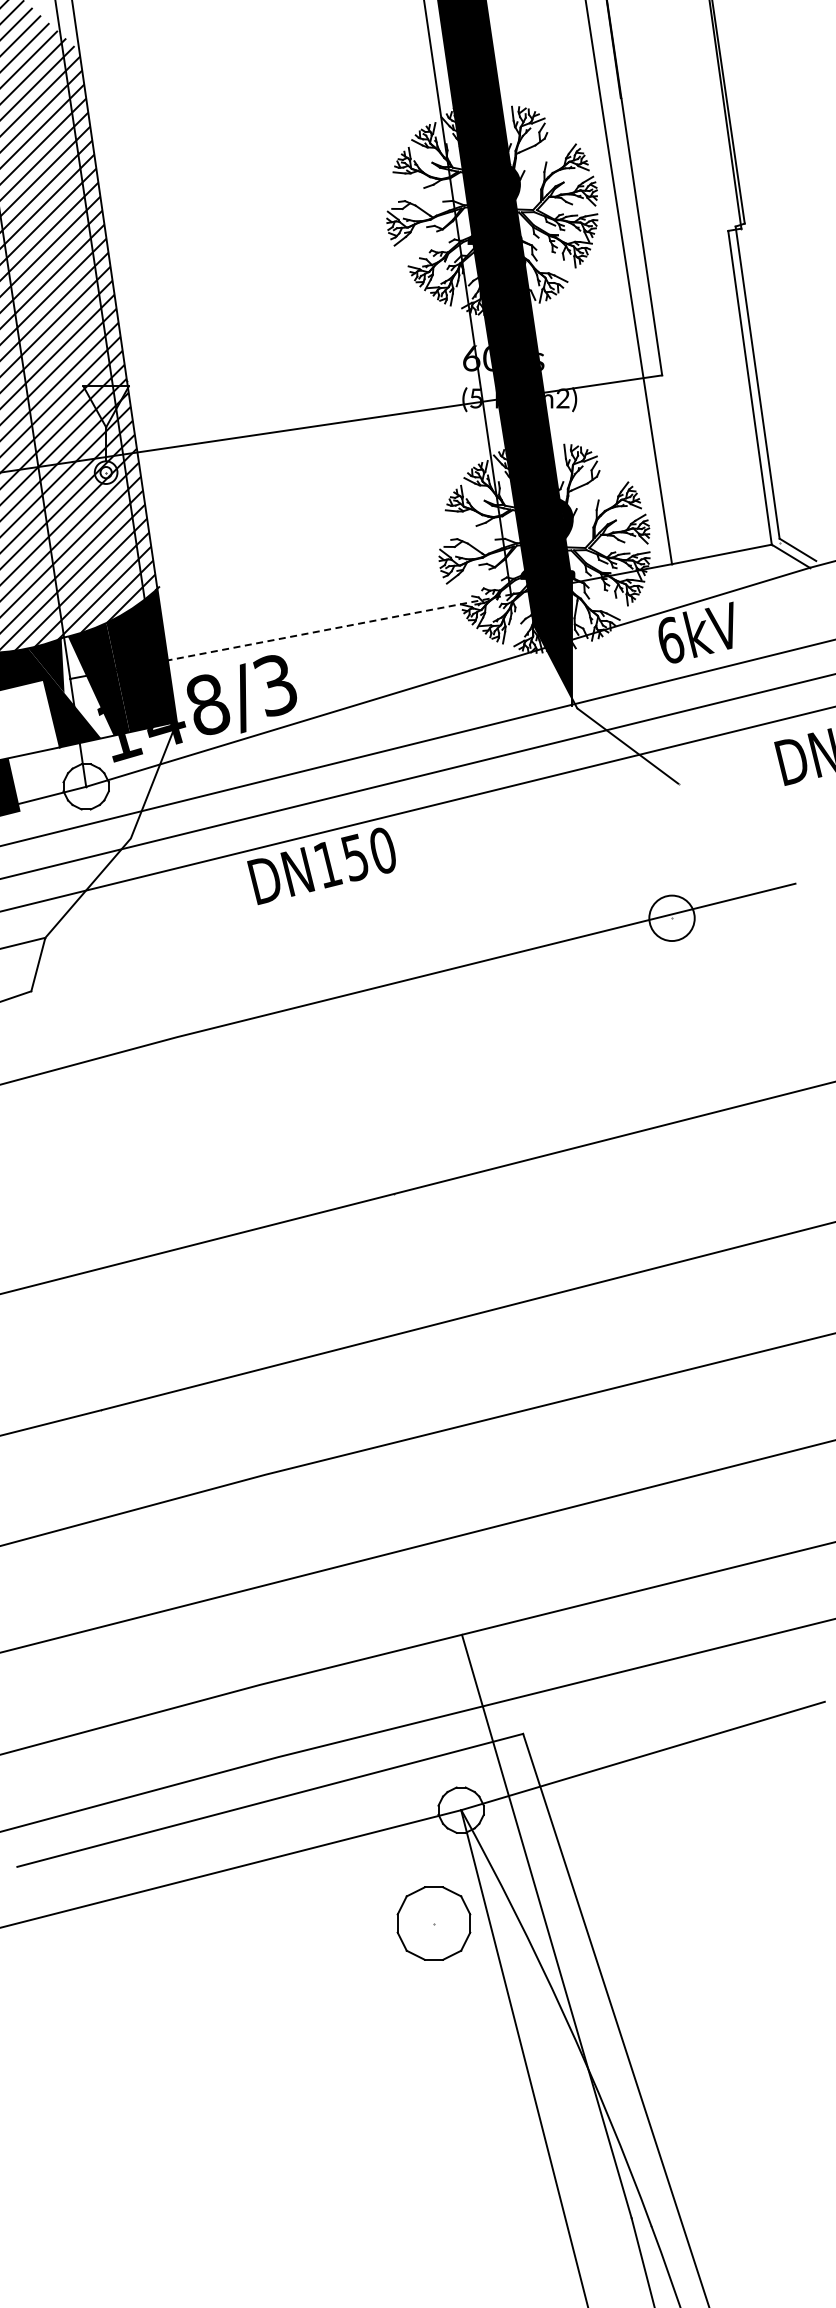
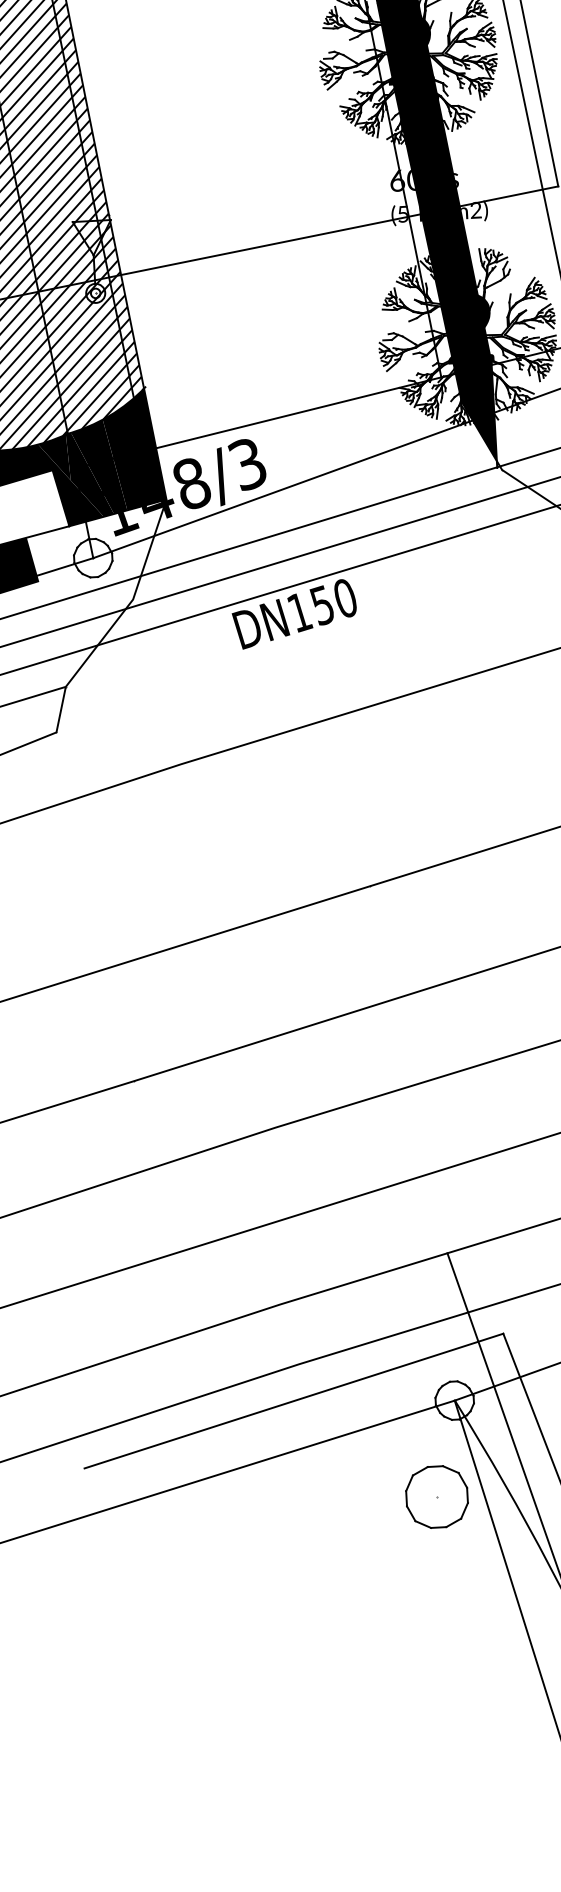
line: (332, 628) -> (292, 414), dashed -> solid
fill: (87, 687) -> (89, 474), added

